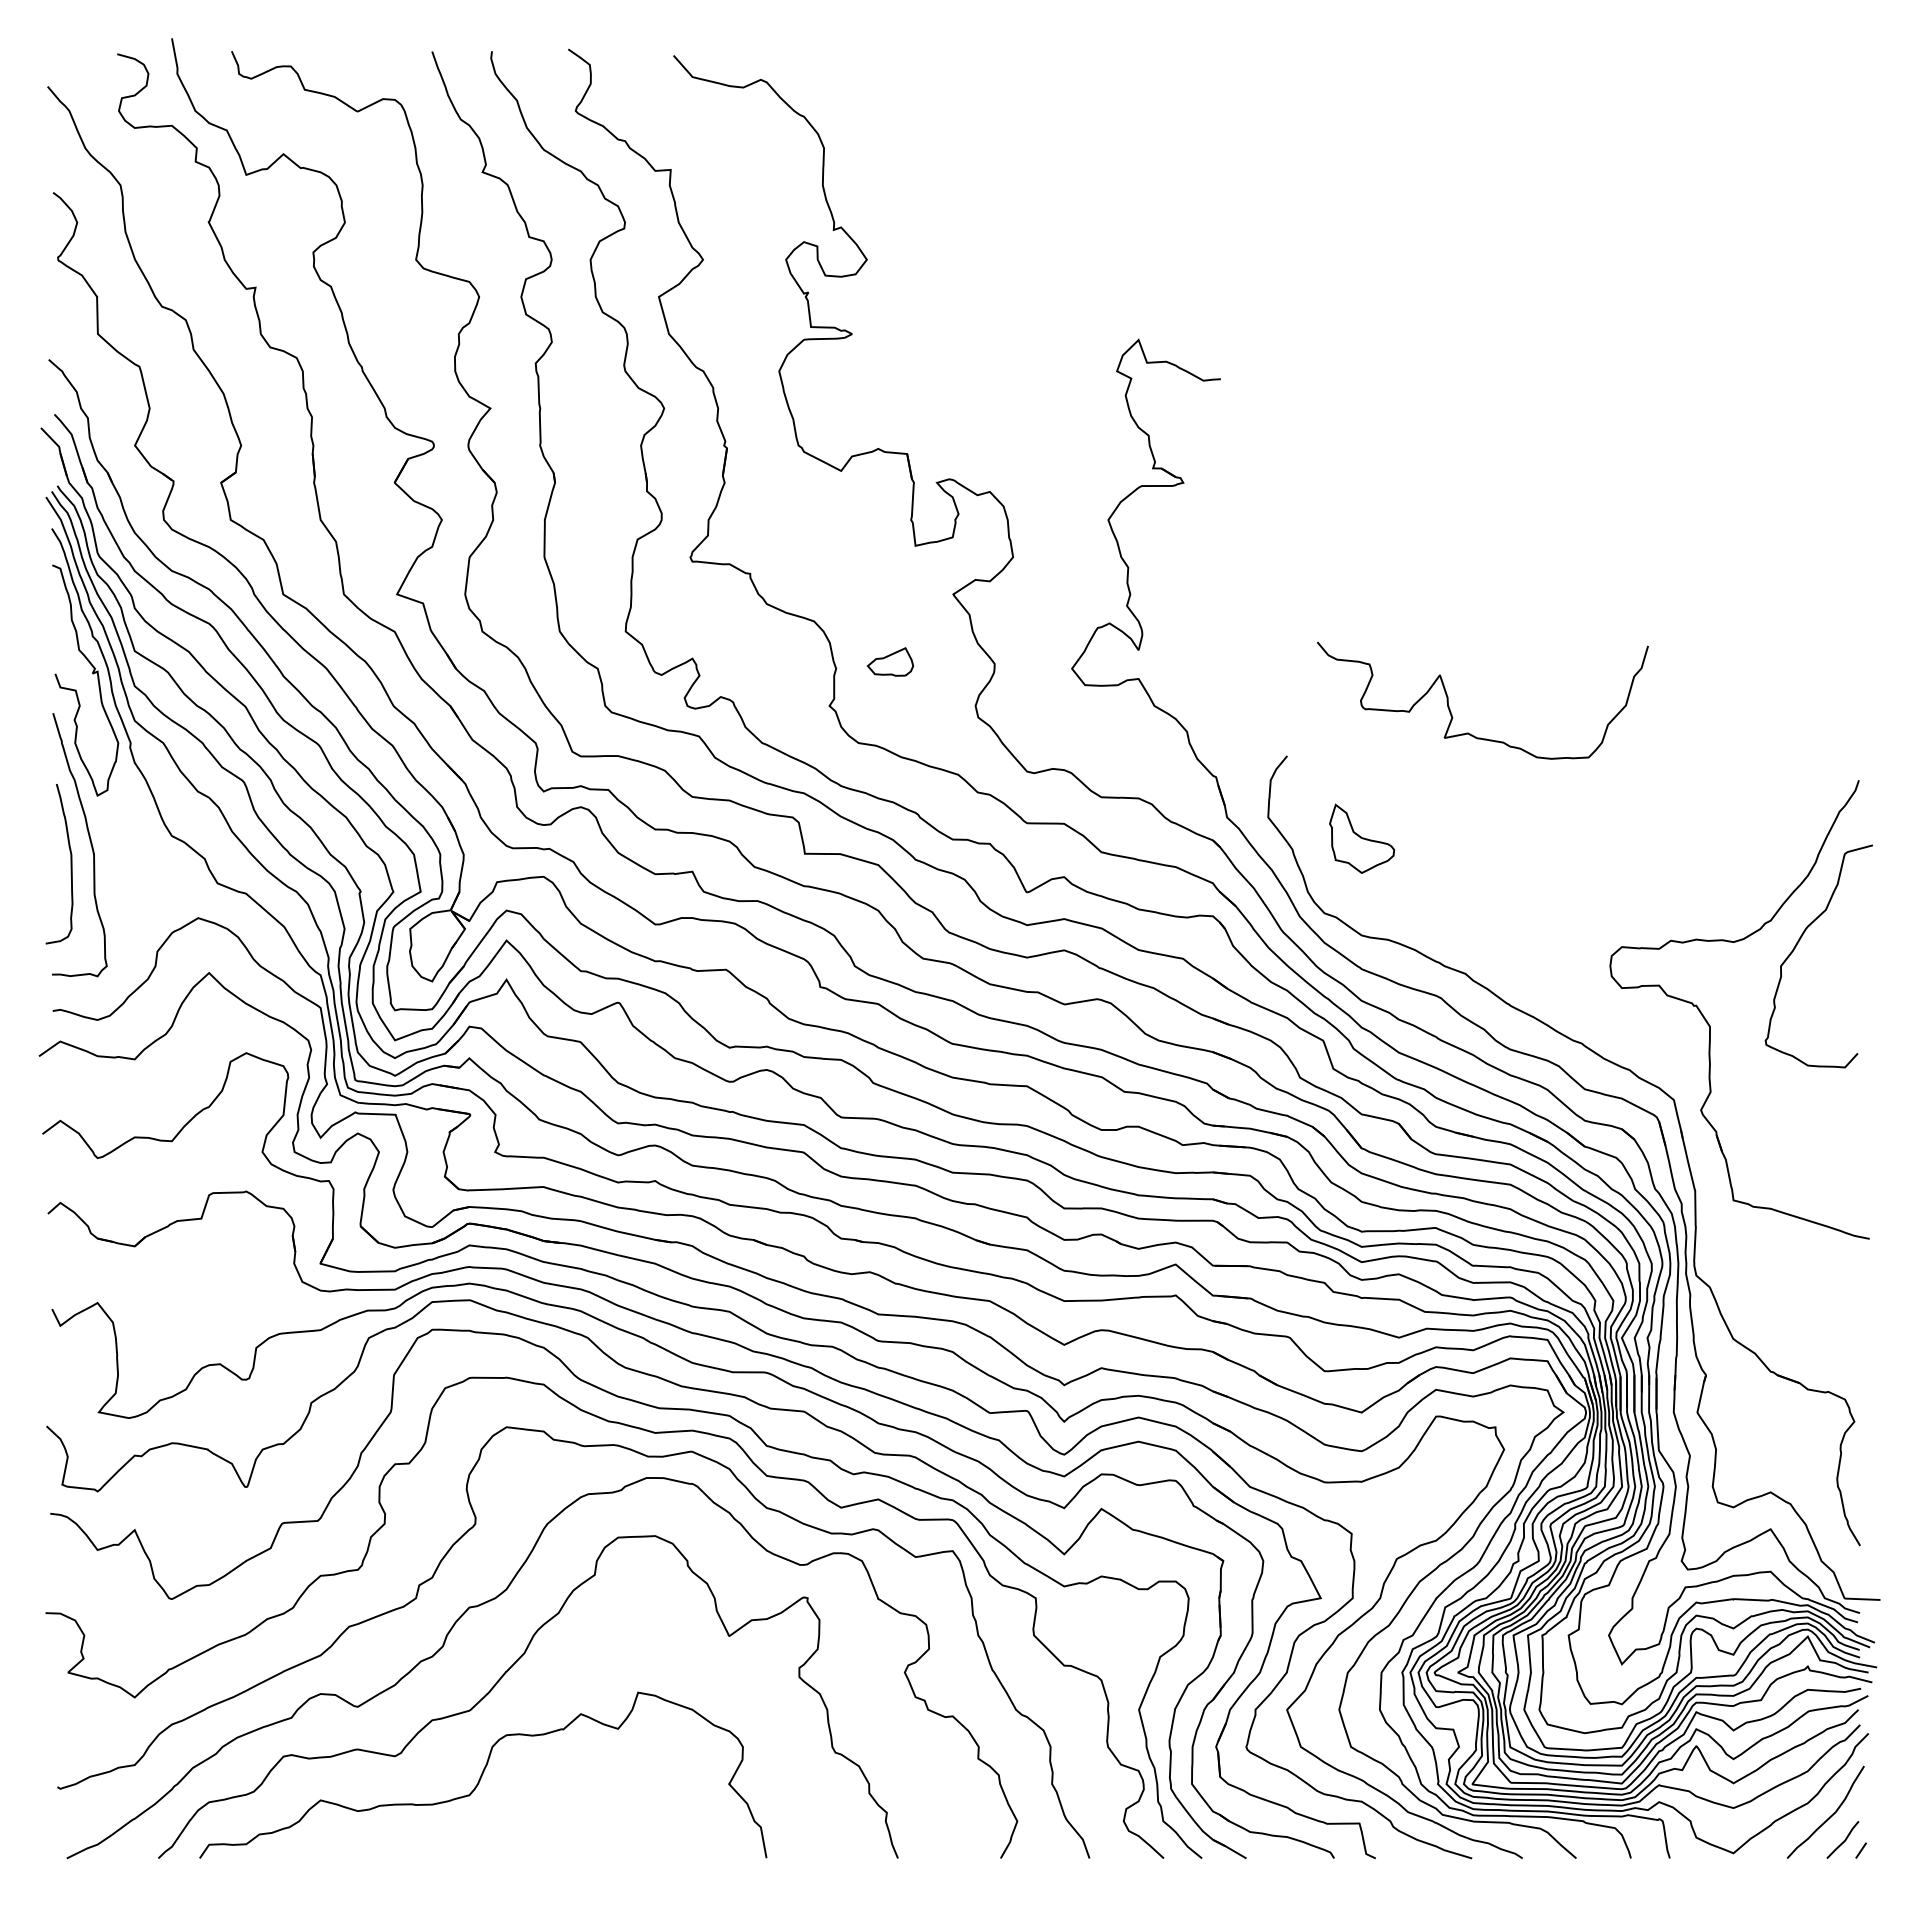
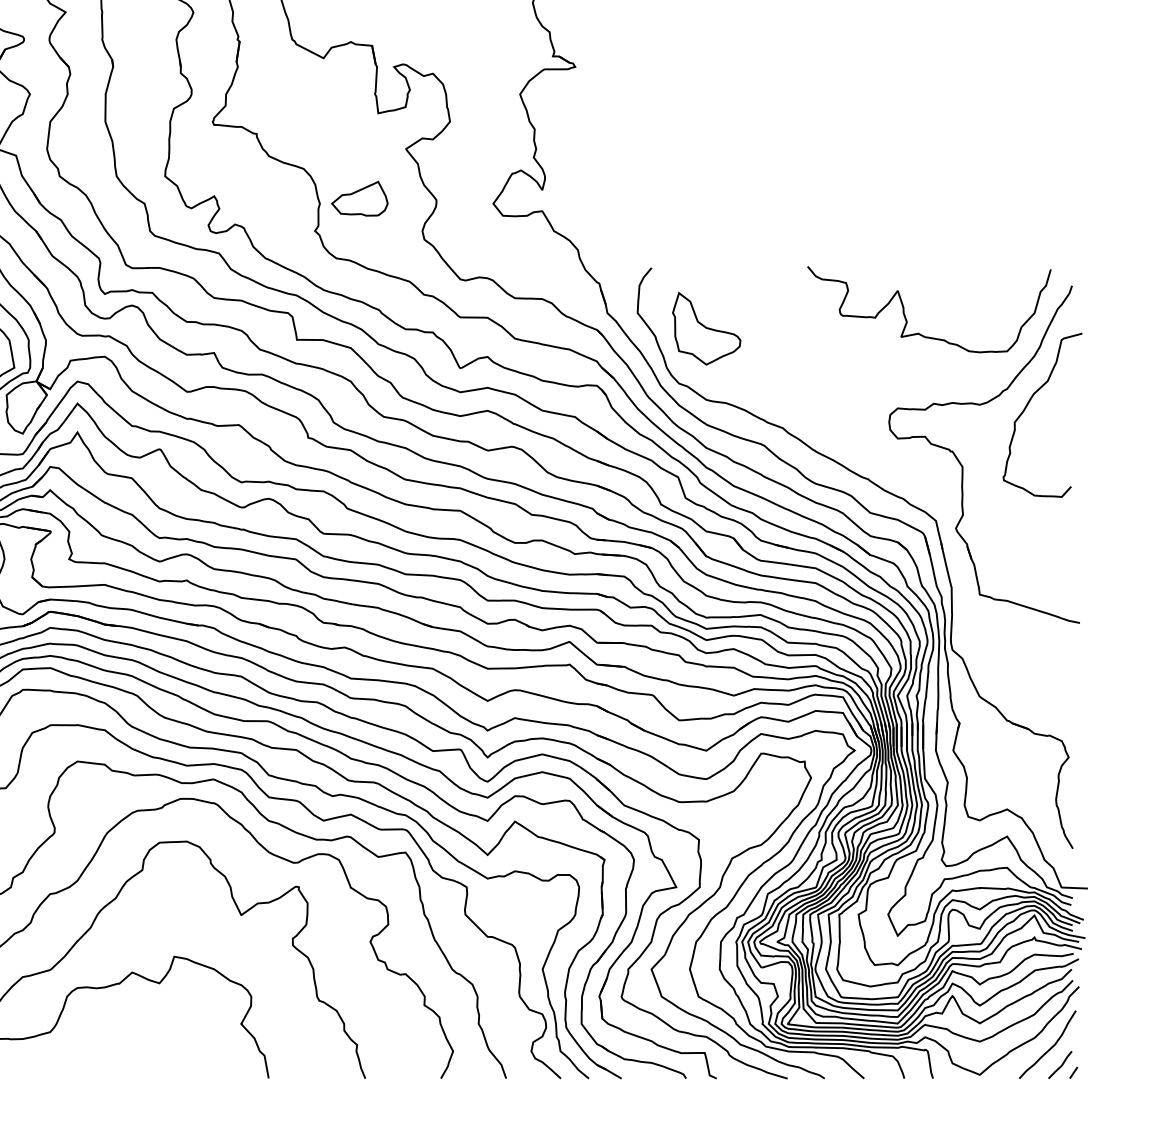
part: (890, 661) -> (359, 198), size x1.67
curve: (1451, 711) -> (906, 317), moved
part: (1361, 838) -> (706, 328), size x1.43

